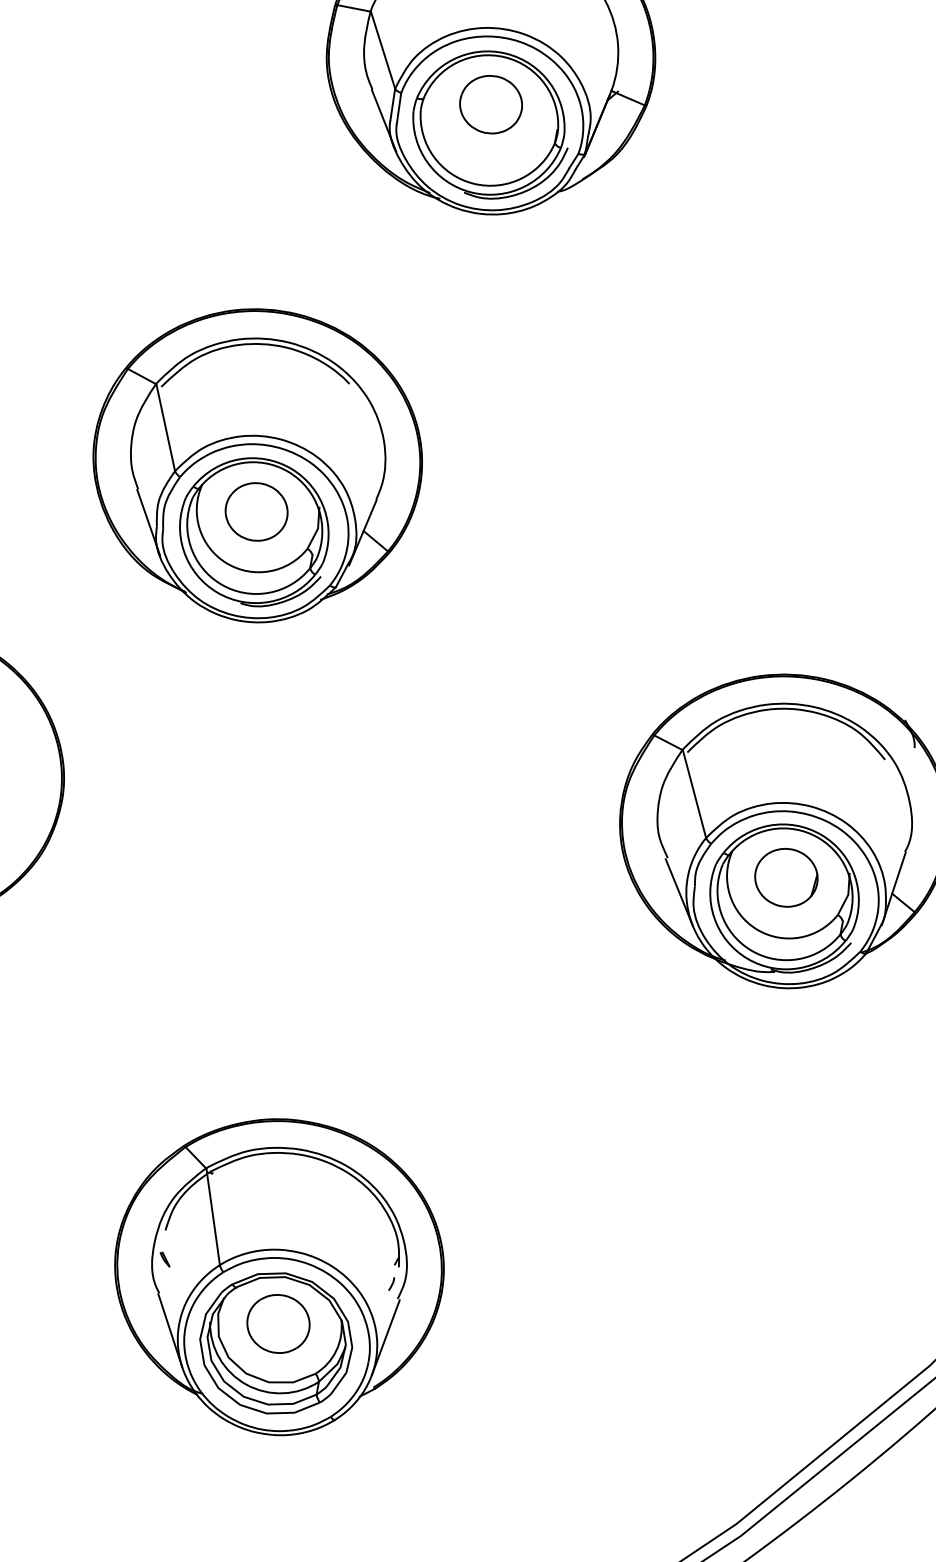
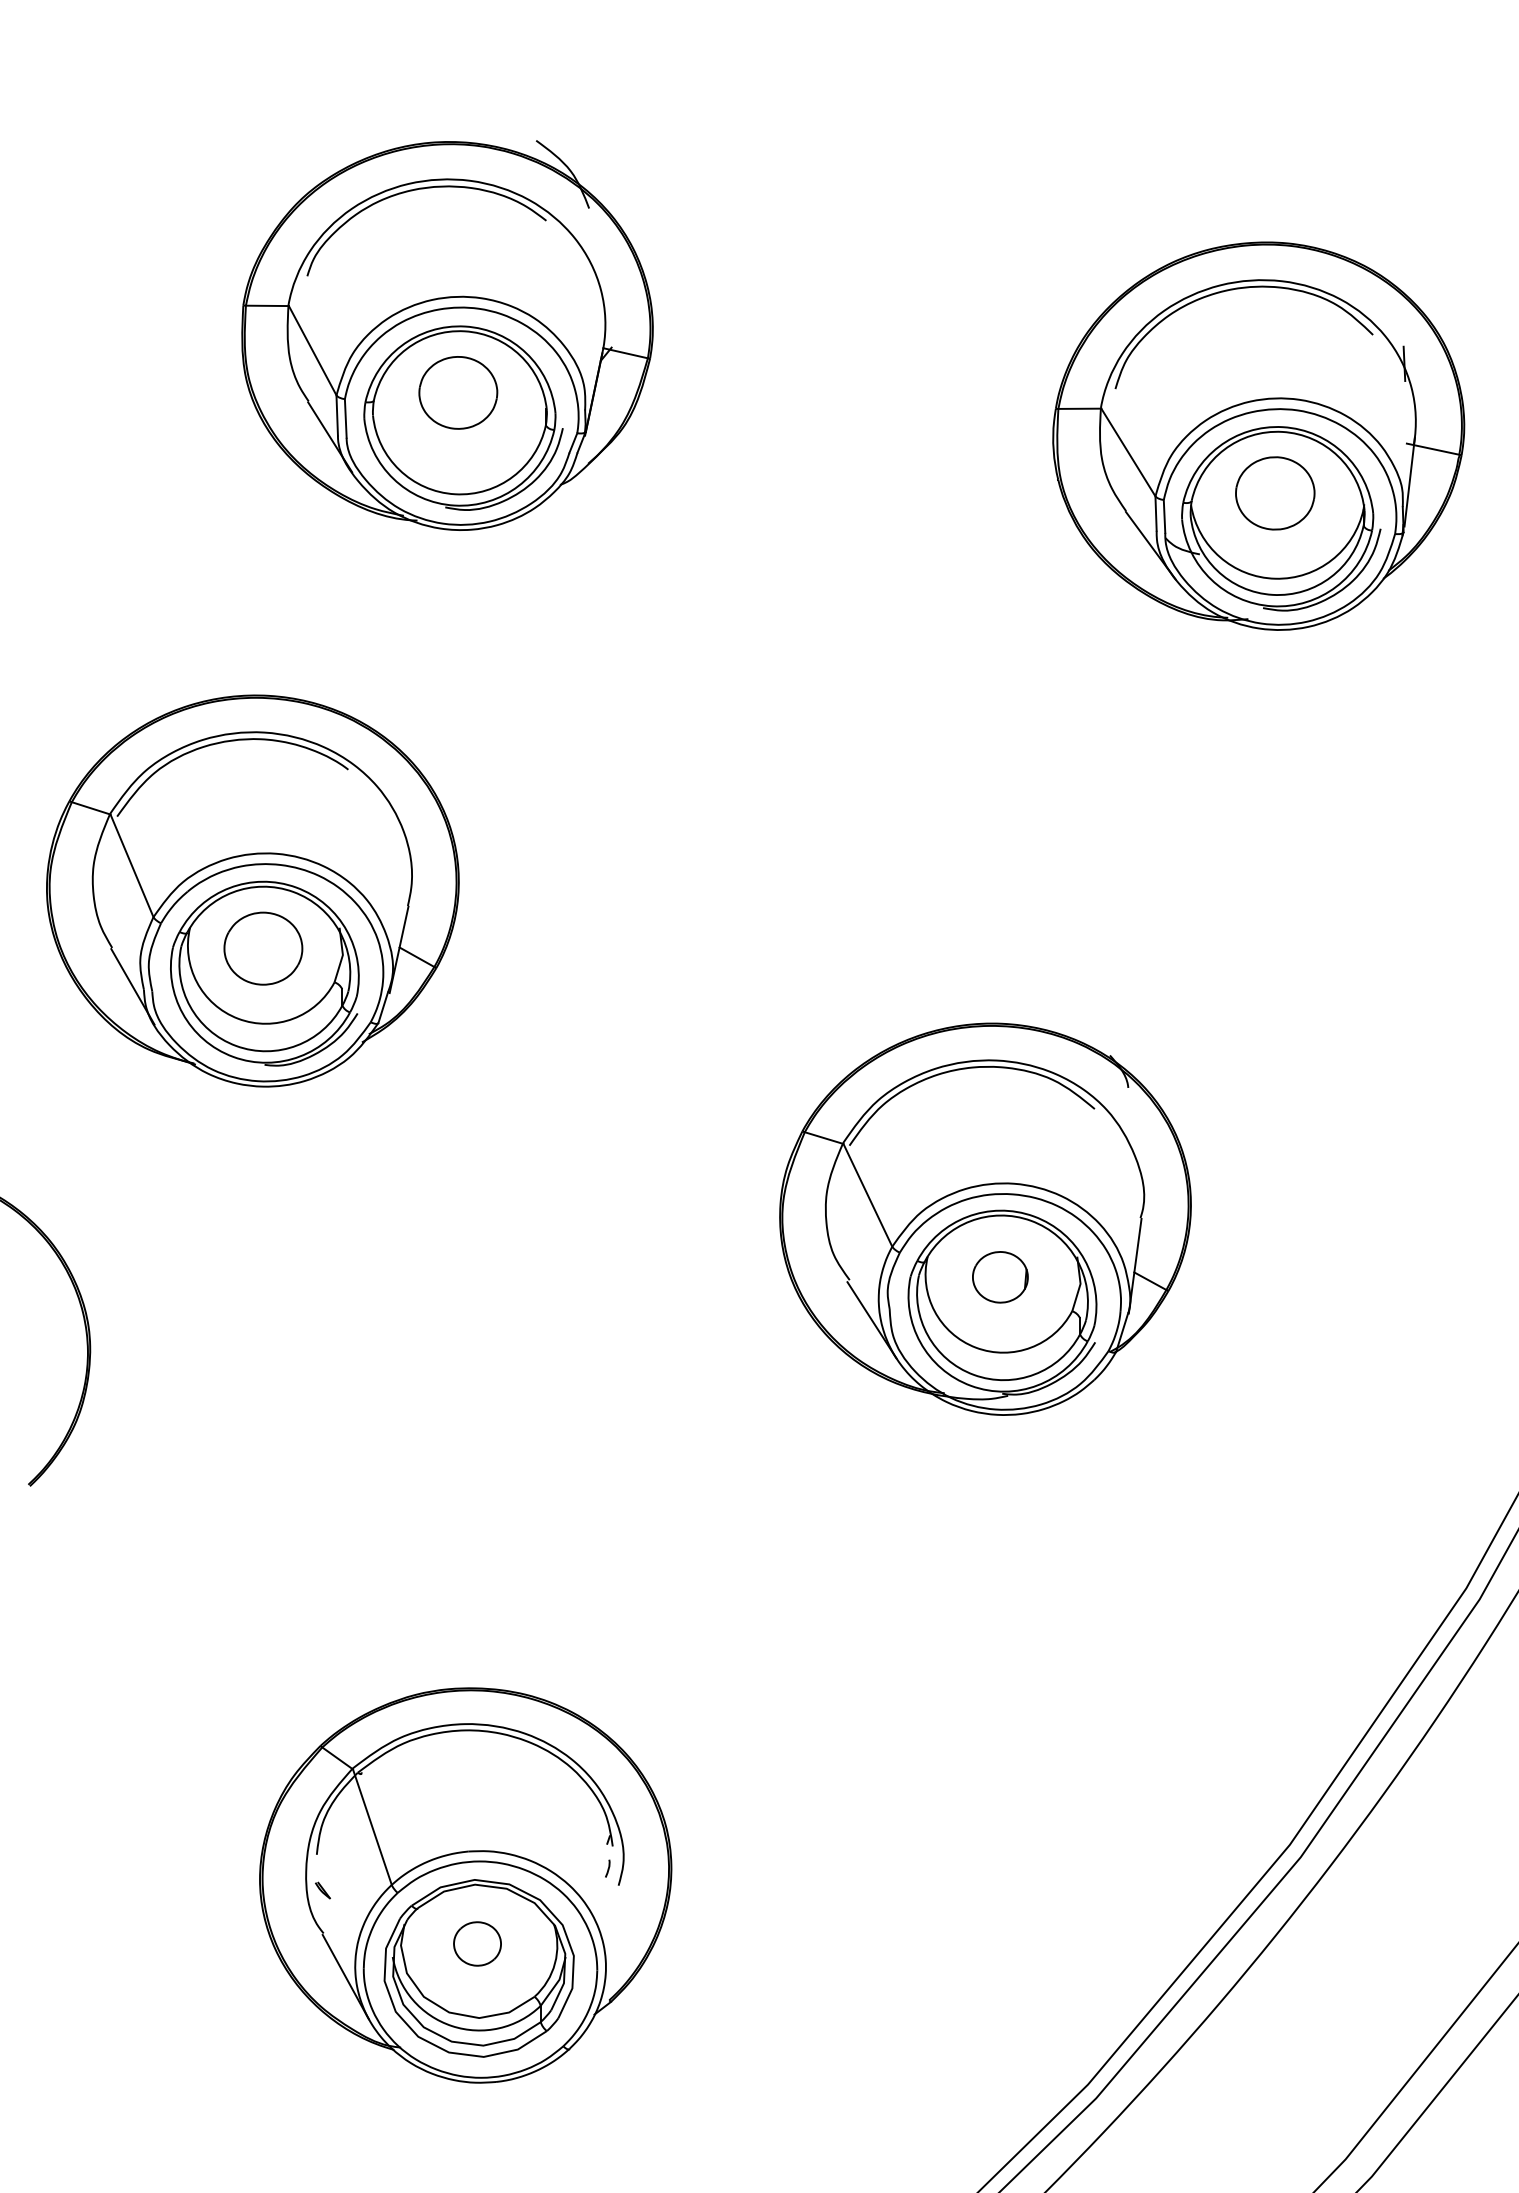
part: (786, 878) -> (1000, 1277), size x0.7
part: (278, 1323) -> (477, 1943), size x0.6
line: (385, 1337) -> (612, 1935), removed

